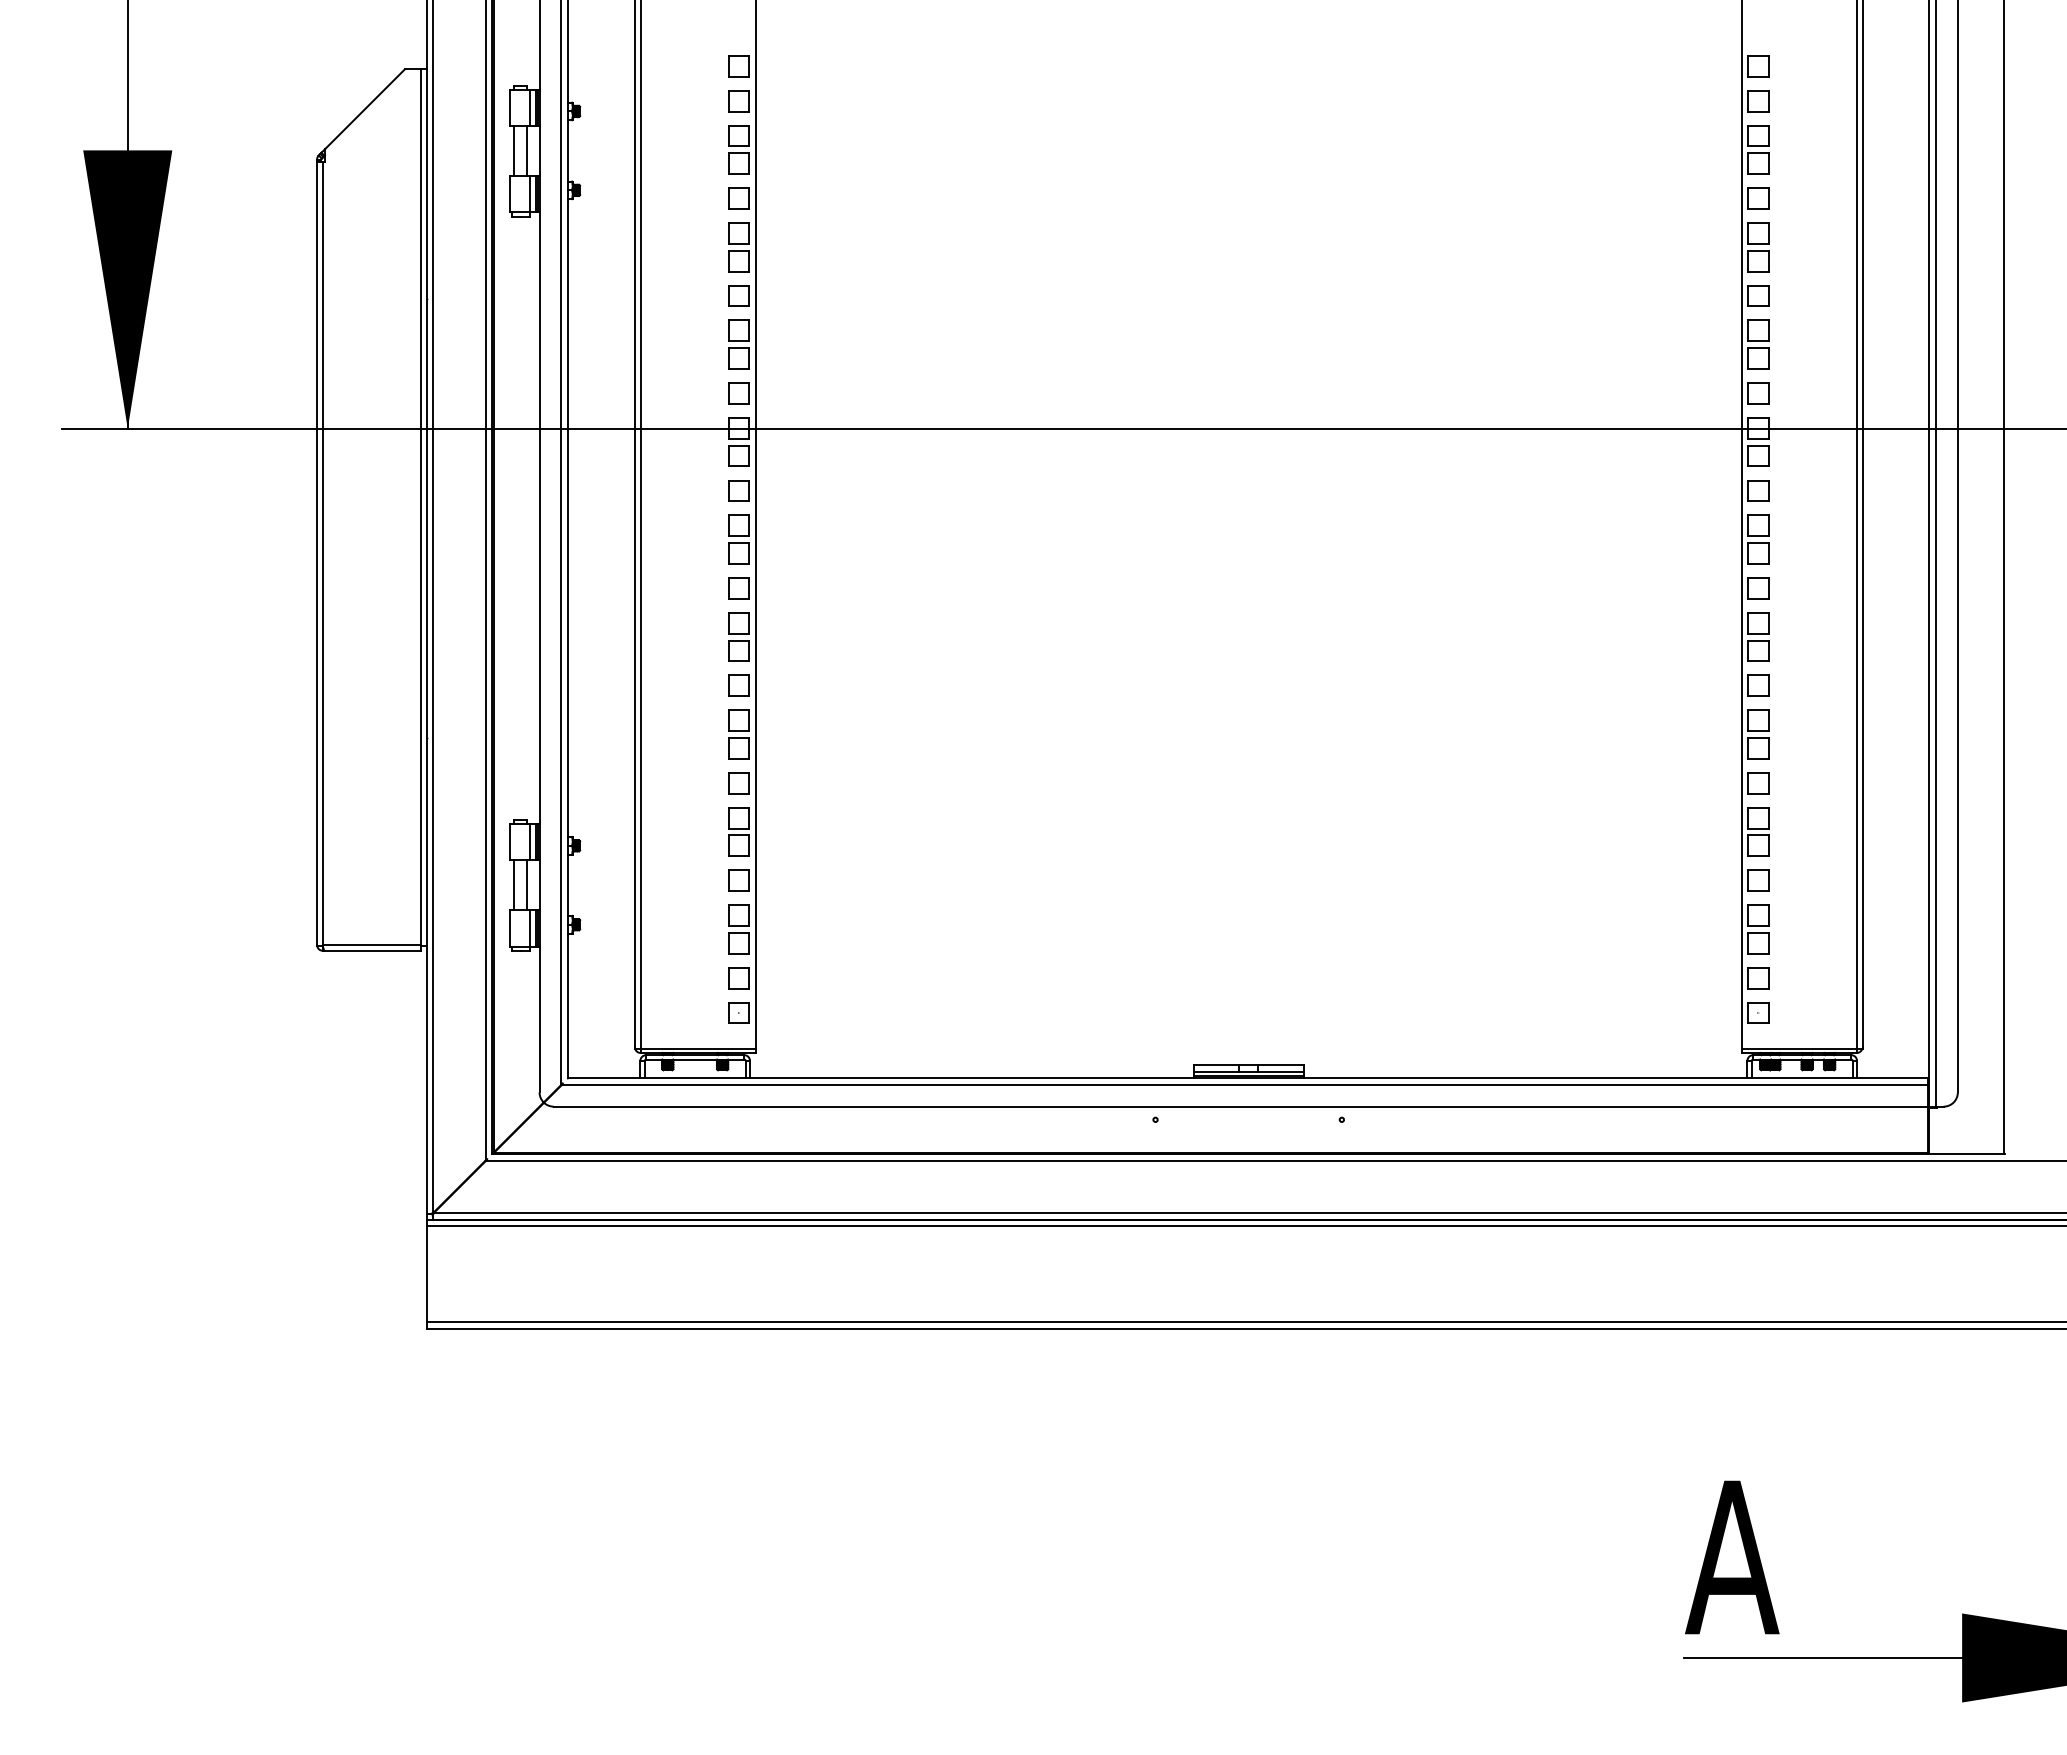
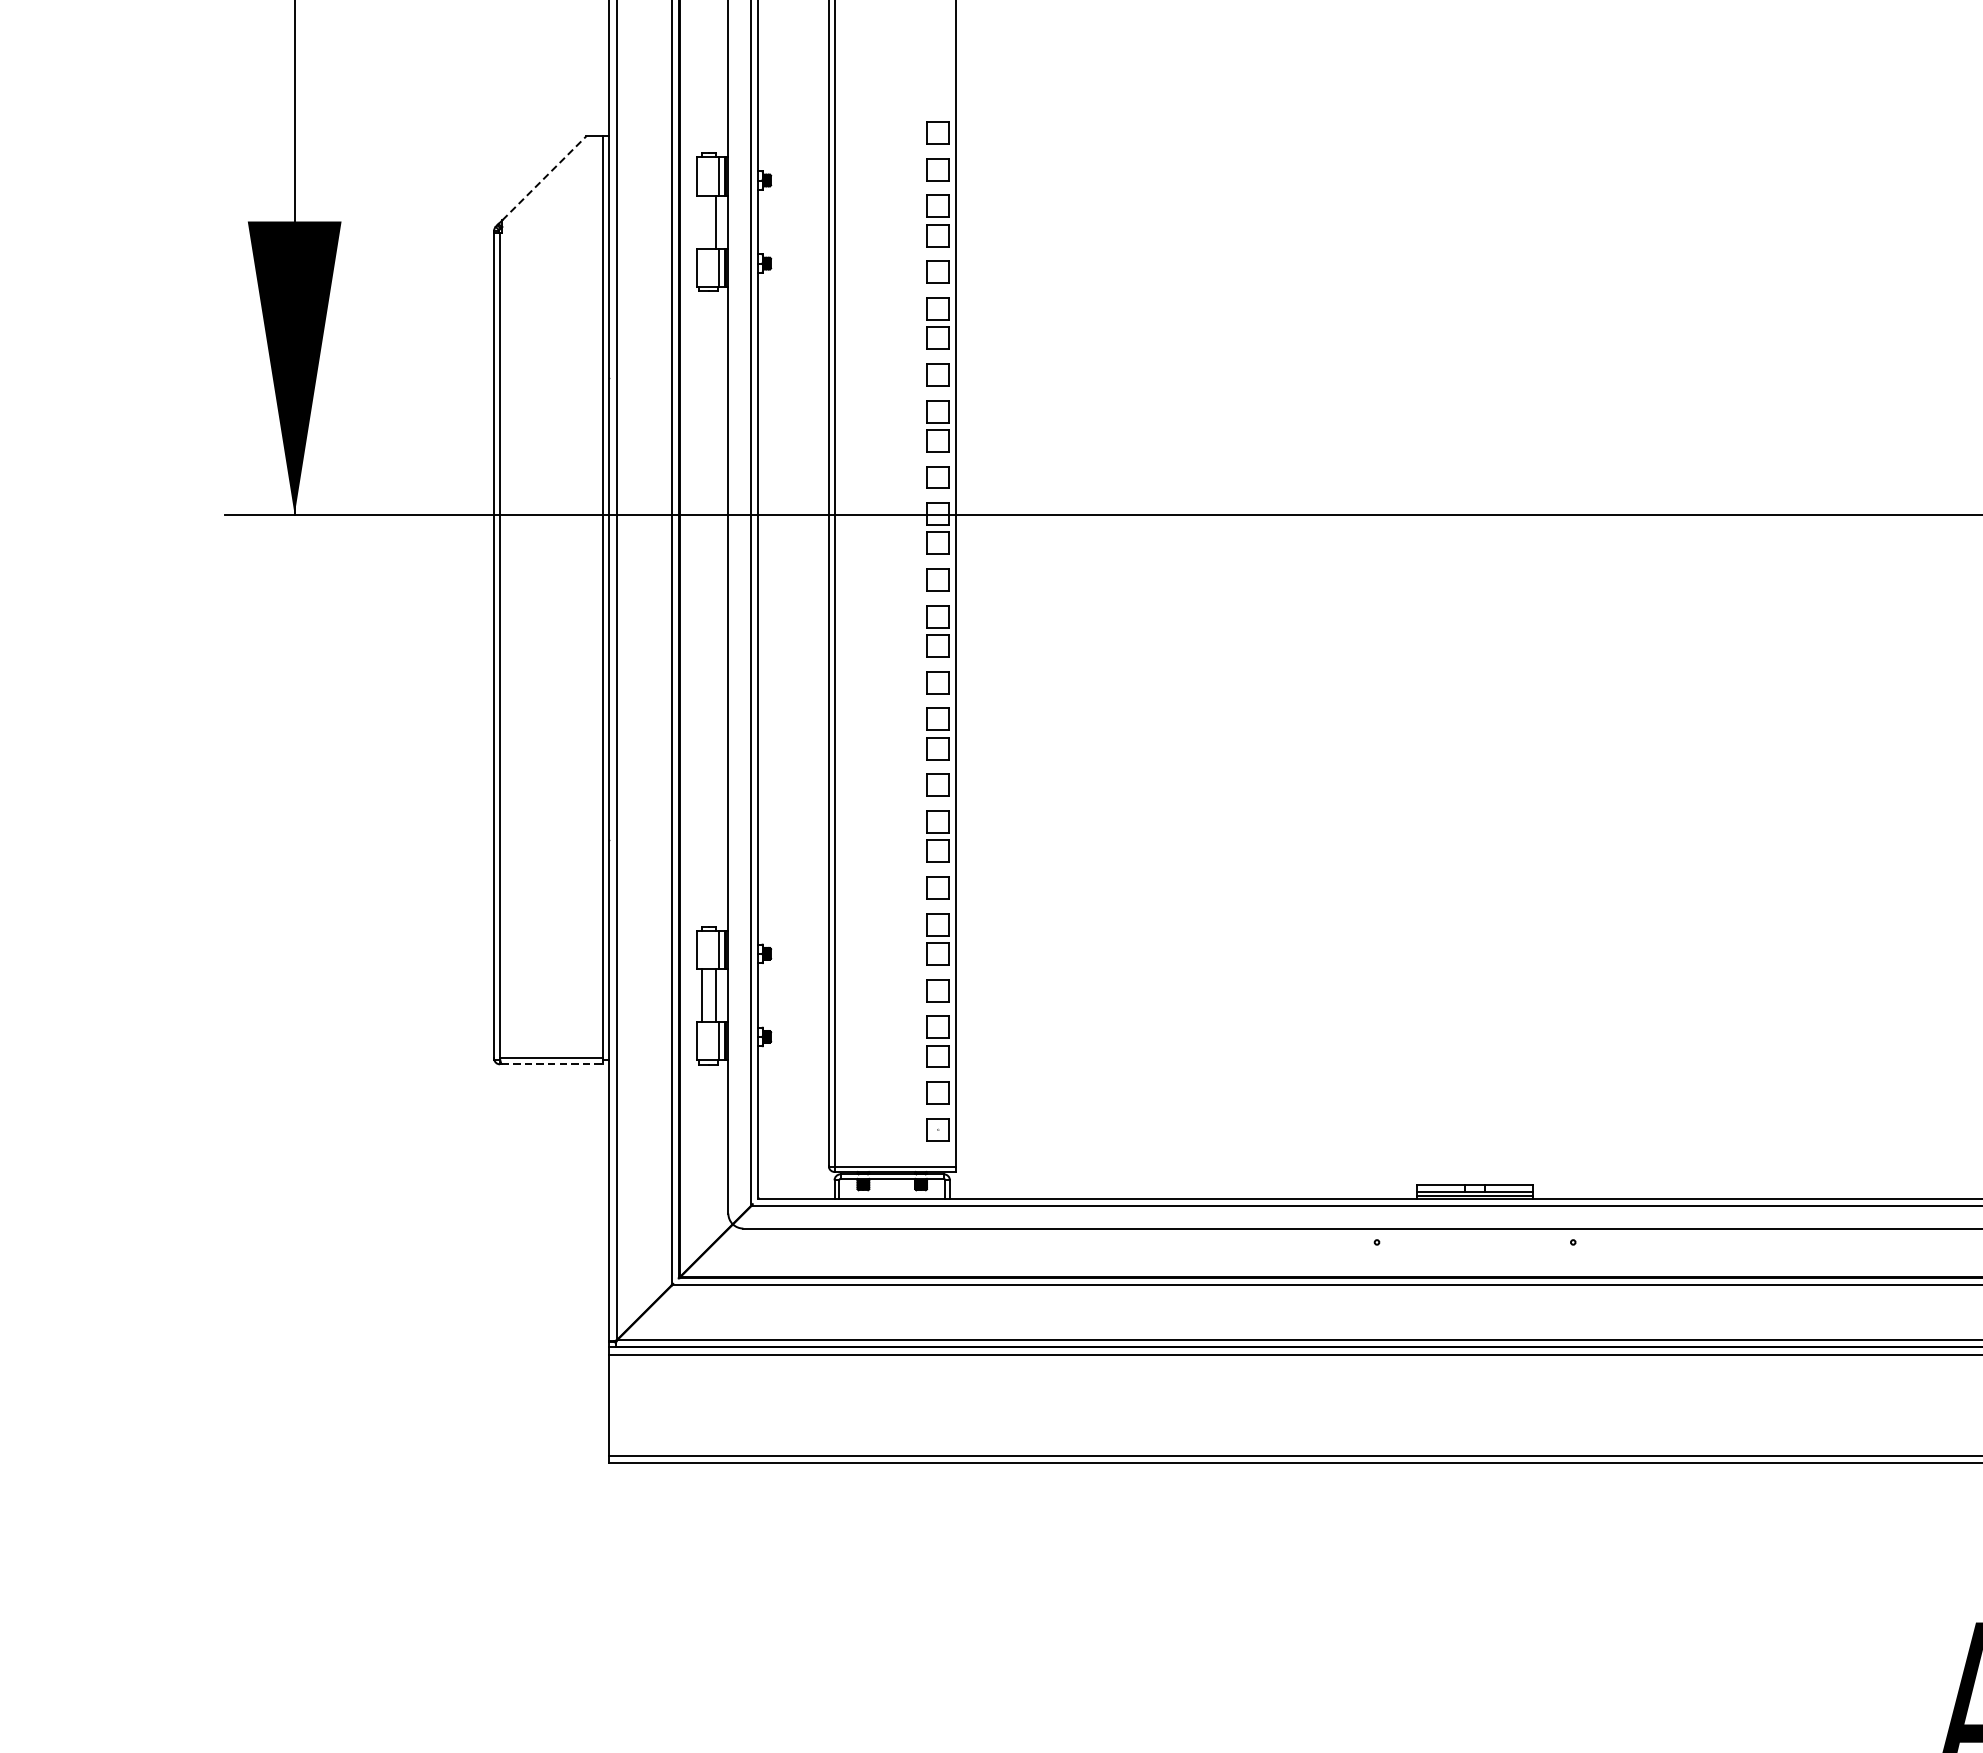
line: (365, 109) -> (545, 178), solid -> dashed
line: (514, 150) -> (701, 221), removed
line: (373, 950) -> (553, 1064), solid -> dashed

